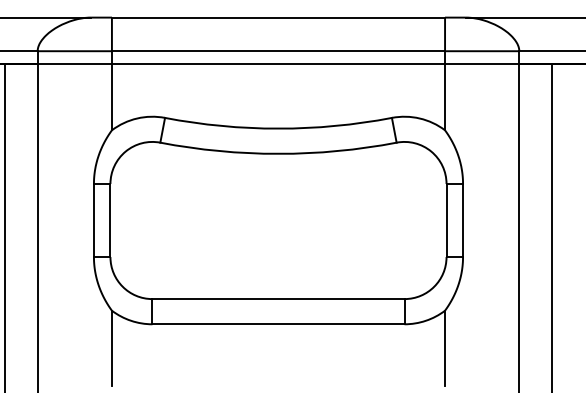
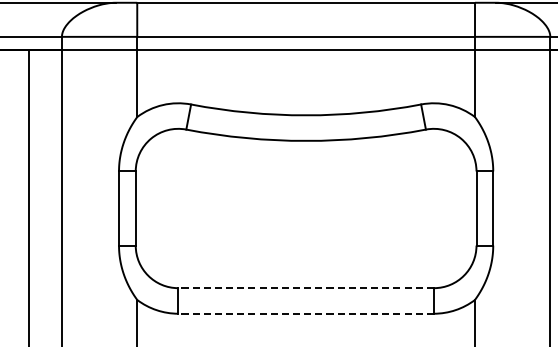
line: (278, 299) -> (306, 288), solid -> dashed
line: (278, 324) -> (306, 313), solid -> dashed

